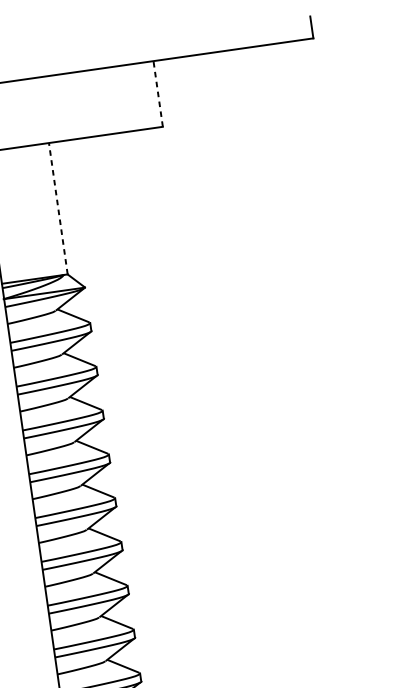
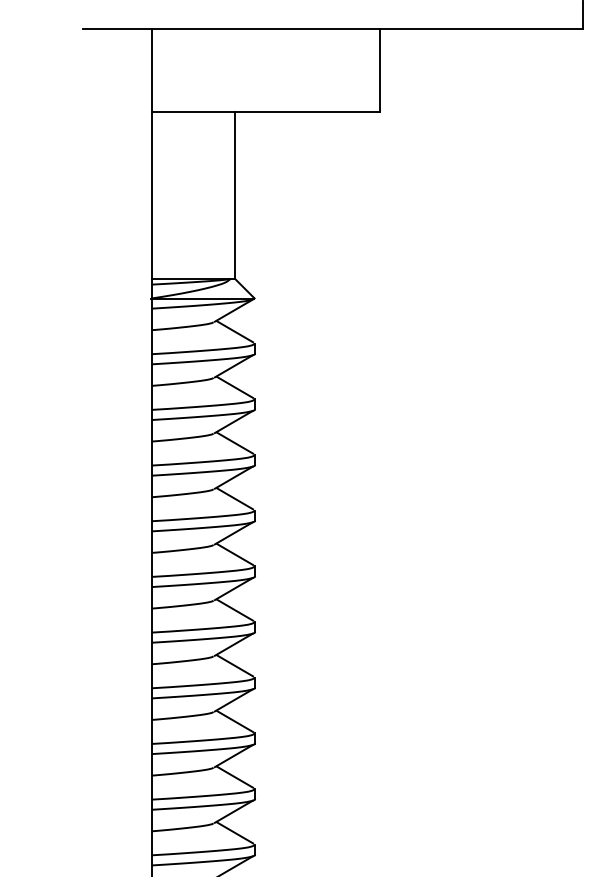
line: (158, 94) -> (380, 70), dashed -> solid
line: (58, 208) -> (235, 195), dashed -> solid

